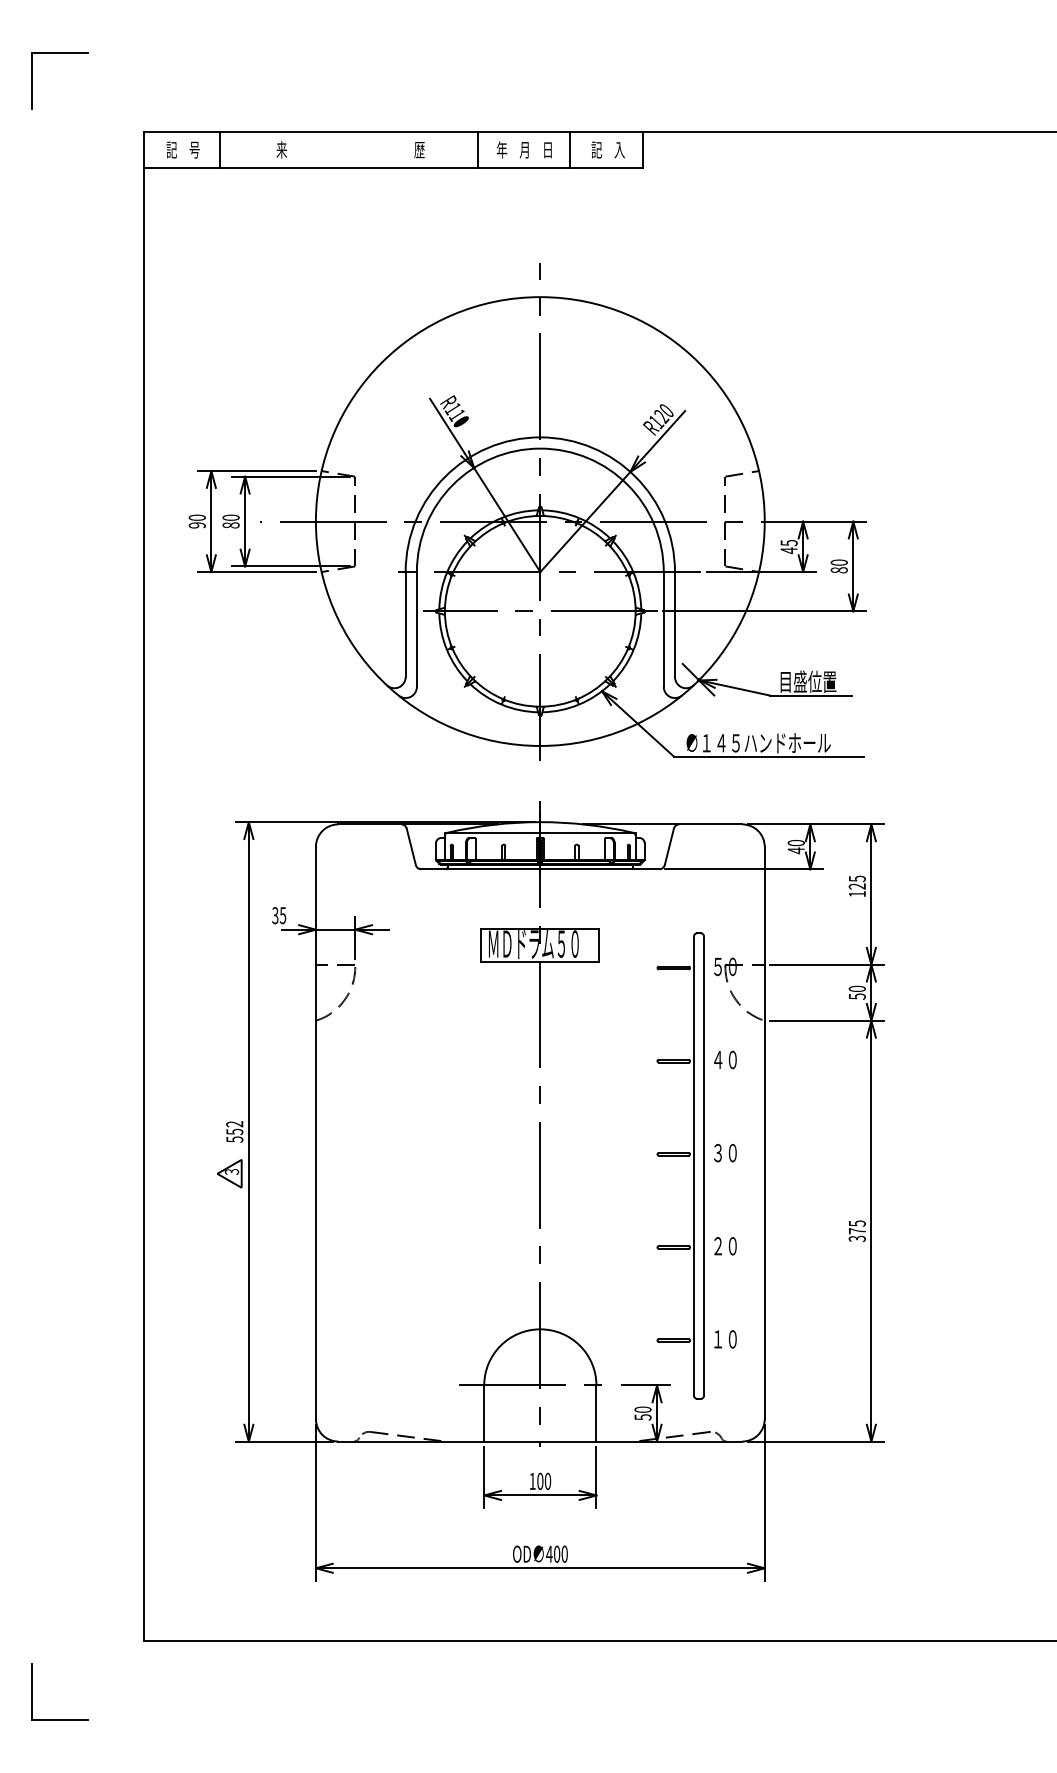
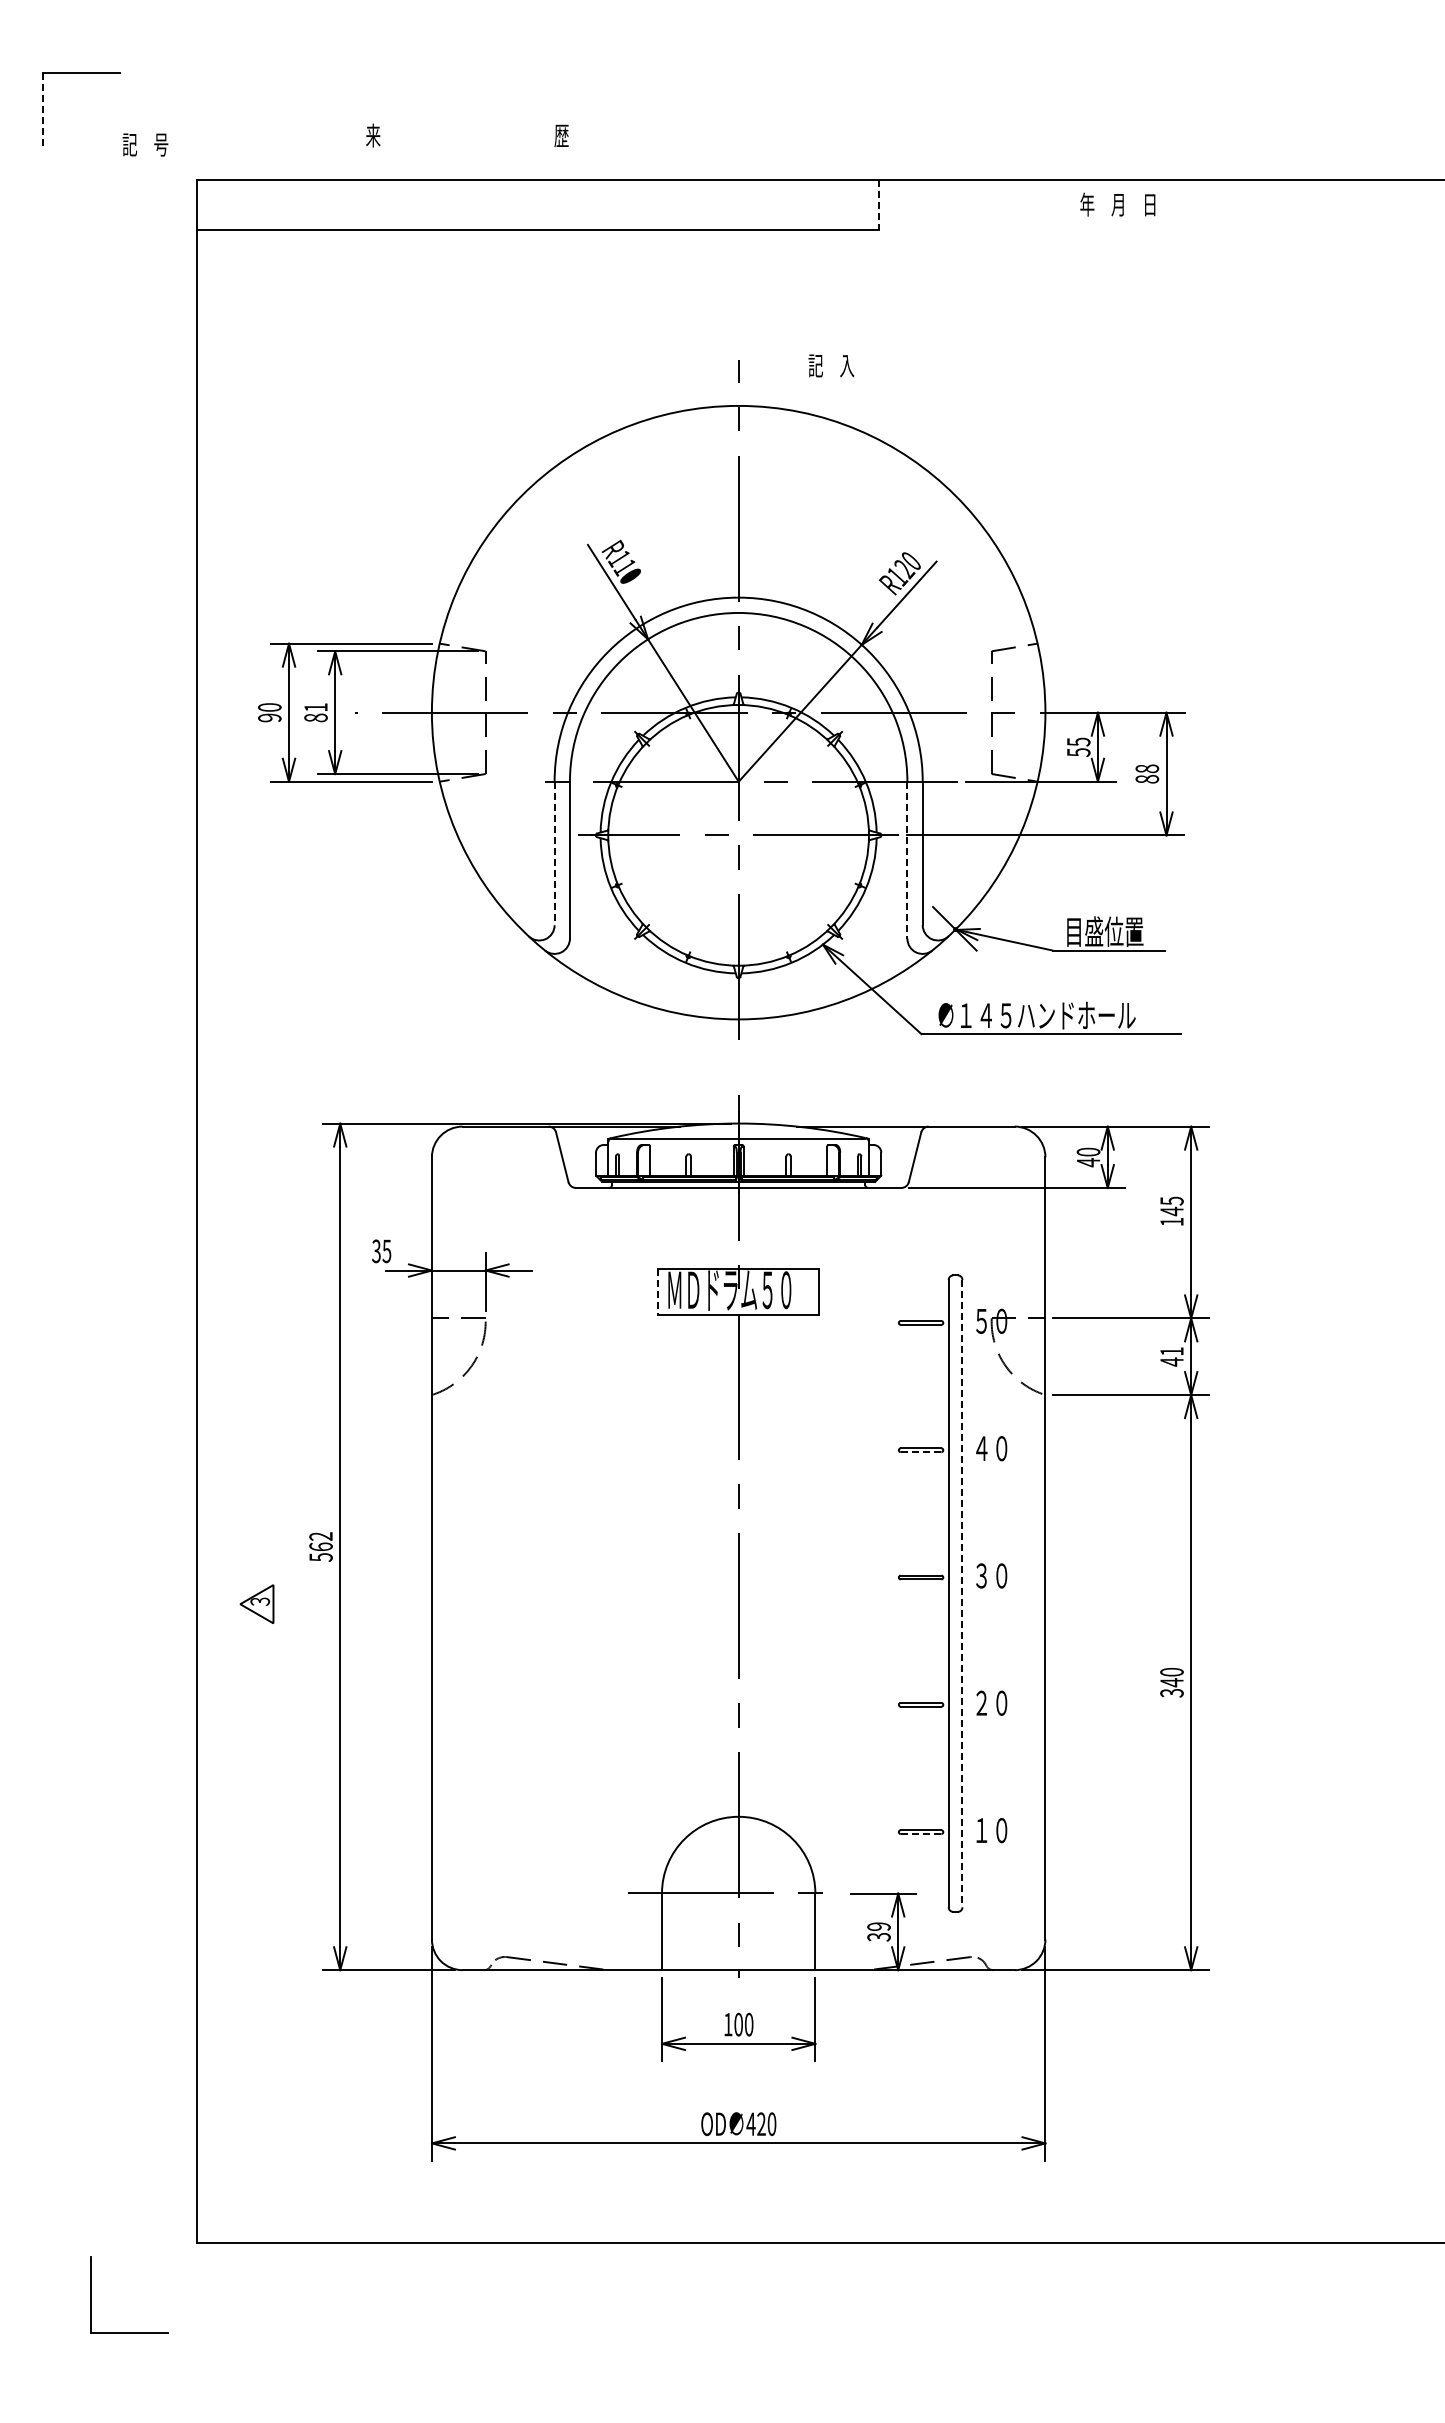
line: (31, 81) -> (43, 111), solid -> dashed
text: (183, 149) -> (145, 144), moved
line: (219, 149) -> (300, 204), removed
text: (350, 149) -> (467, 135), moved
line: (477, 149) -> (652, 204), removed
text: (524, 149) -> (1117, 204), moved
line: (570, 149) -> (779, 204), removed
text: (608, 149) -> (831, 365), moved
line: (643, 149) -> (879, 204), solid -> dashed
text: (230, 517) -> (315, 707), 80 -> 81
text: (788, 550) -> (1078, 752), 45 -> 55
text: (839, 562) -> (1147, 768), 80 -> 88
line: (405, 624) -> (554, 853), solid -> dashed
line: (663, 629) -> (907, 860), solid -> dashed
text: (856, 886) -> (1171, 1211), 125 -> 145
line: (481, 945) -> (658, 1292), solid -> dashed
text: (856, 992) -> (1171, 1356), 50 -> 41
line: (674, 1062) -> (921, 1452), solid -> dashed
text: (234, 1131) -> (320, 1546), 552 -> 562
line: (704, 1165) -> (962, 1593), solid -> dashed
part: (229, 1173) -> (256, 1603), moved
text: (856, 1227) -> (1171, 1677), 375 -> 340
line: (674, 1342) -> (921, 1834), solid -> dashed
text: (642, 1413) -> (878, 1931), 50 -> 39
text: (557, 1554) -> (761, 2124), 400 -> 420
part: (31, 1691) -> (91, 2294), moved

